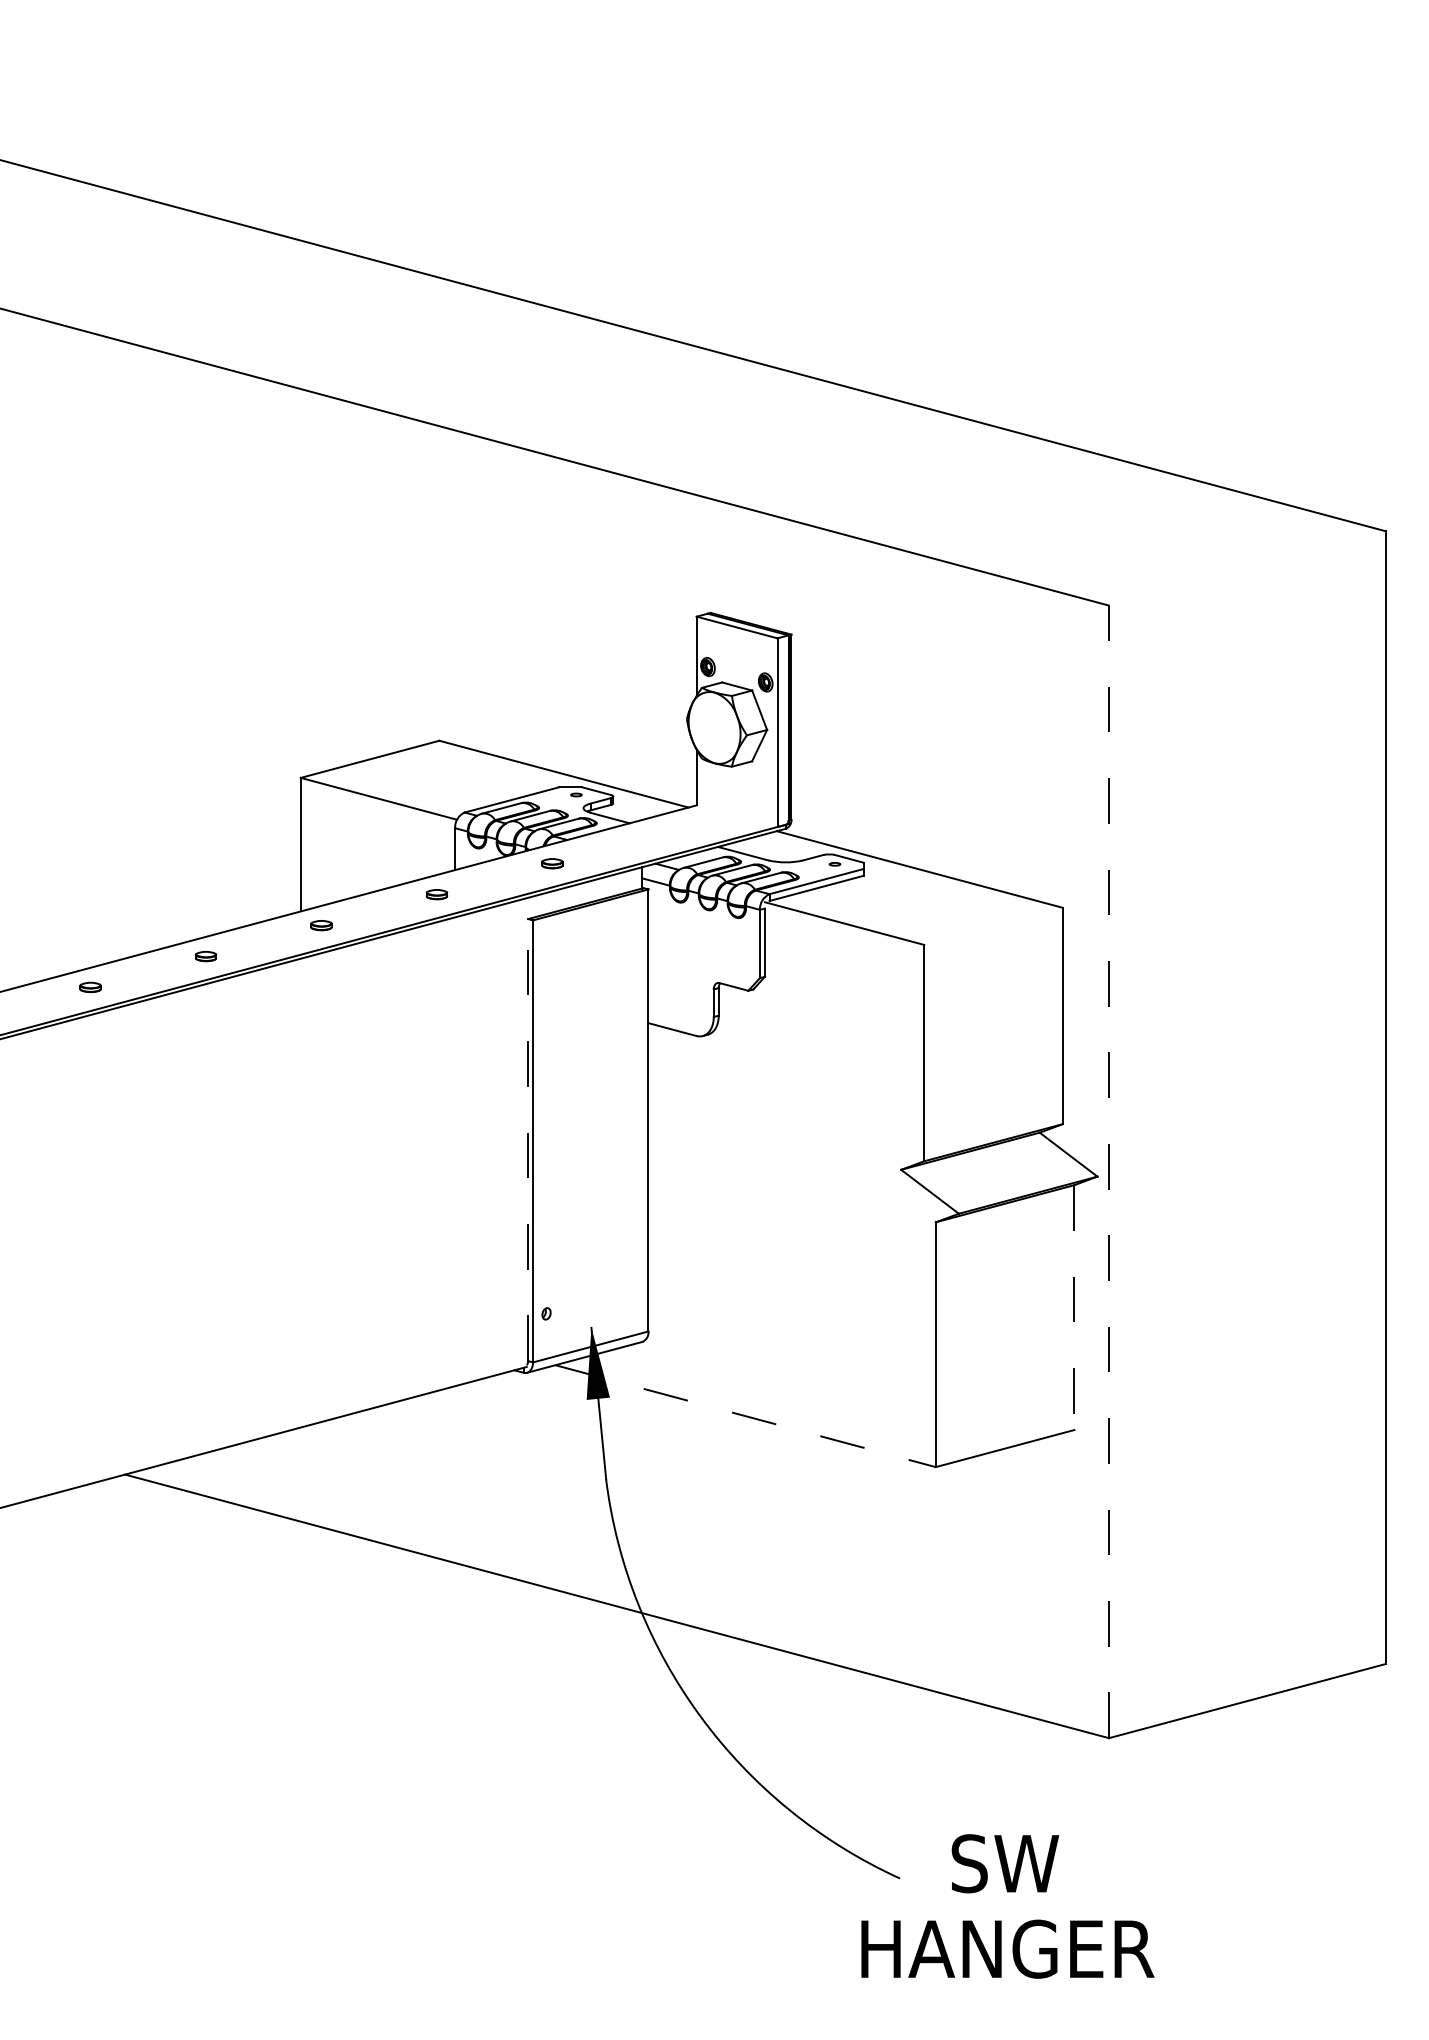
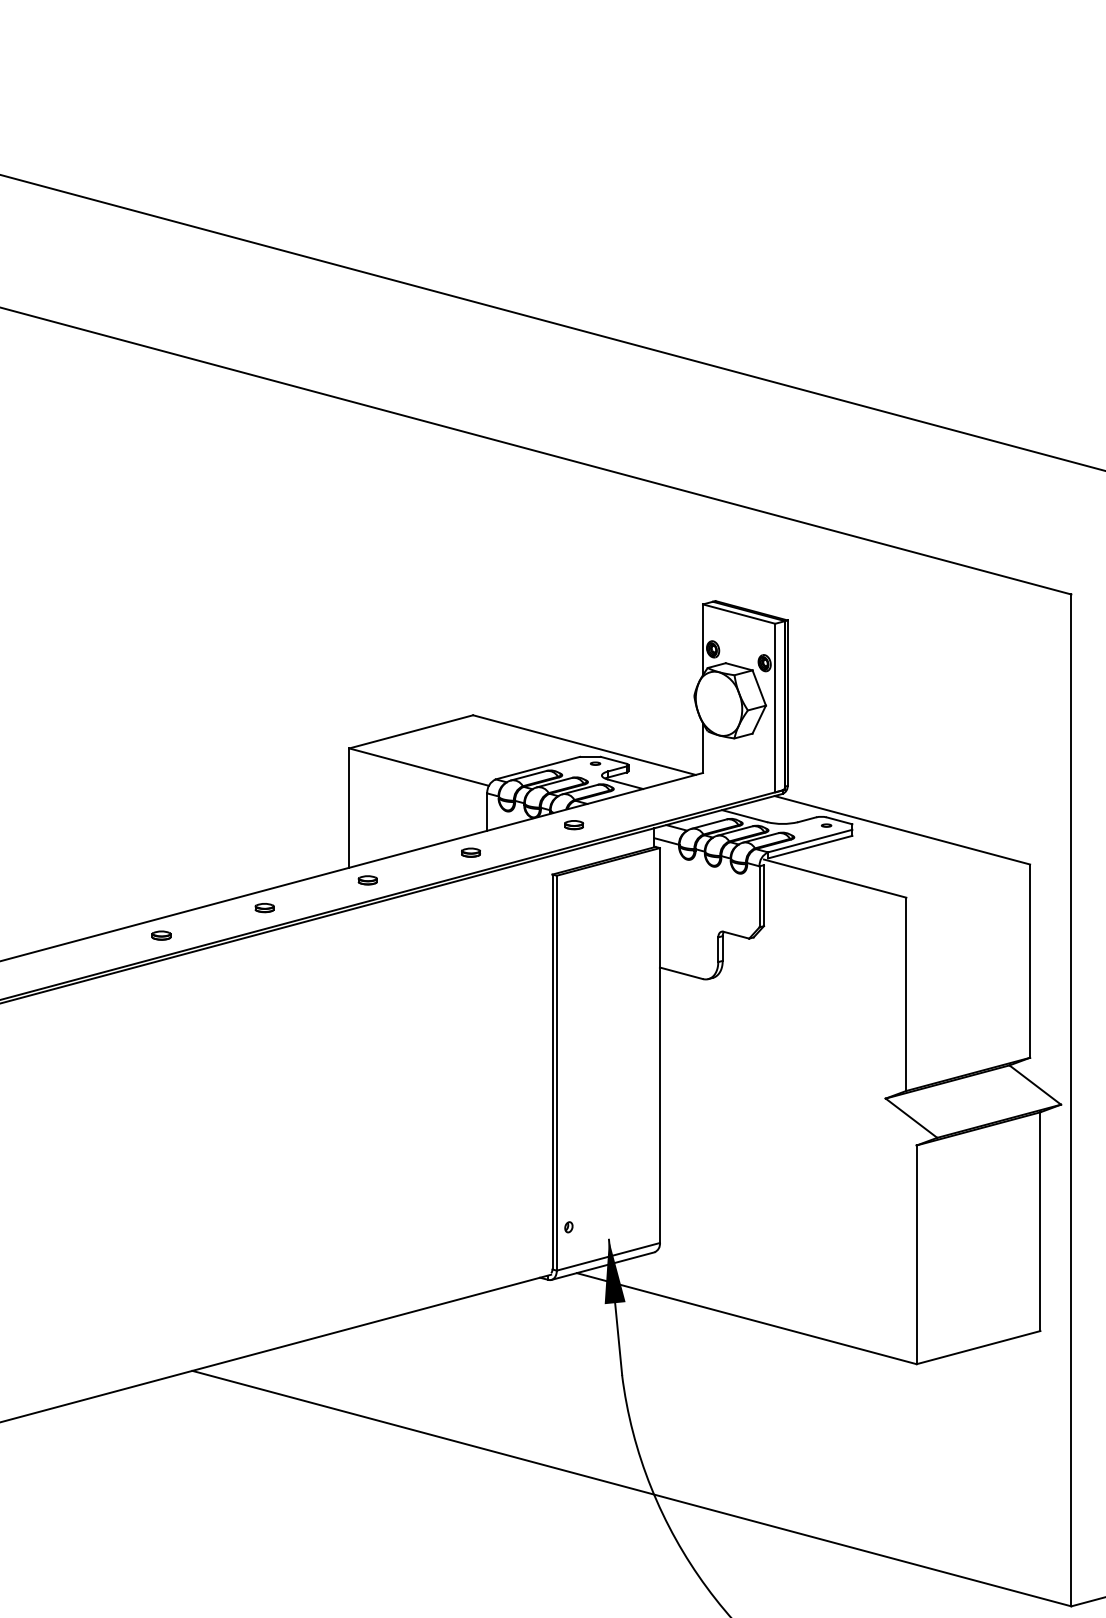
line: (528, 1139) -> (552, 1071), dashed -> solid
line: (1108, 1171) -> (1070, 1100), dashed -> solid
line: (1074, 1308) -> (1040, 1222), dashed -> solid
line: (745, 1416) -> (746, 1318), dashed -> solid

